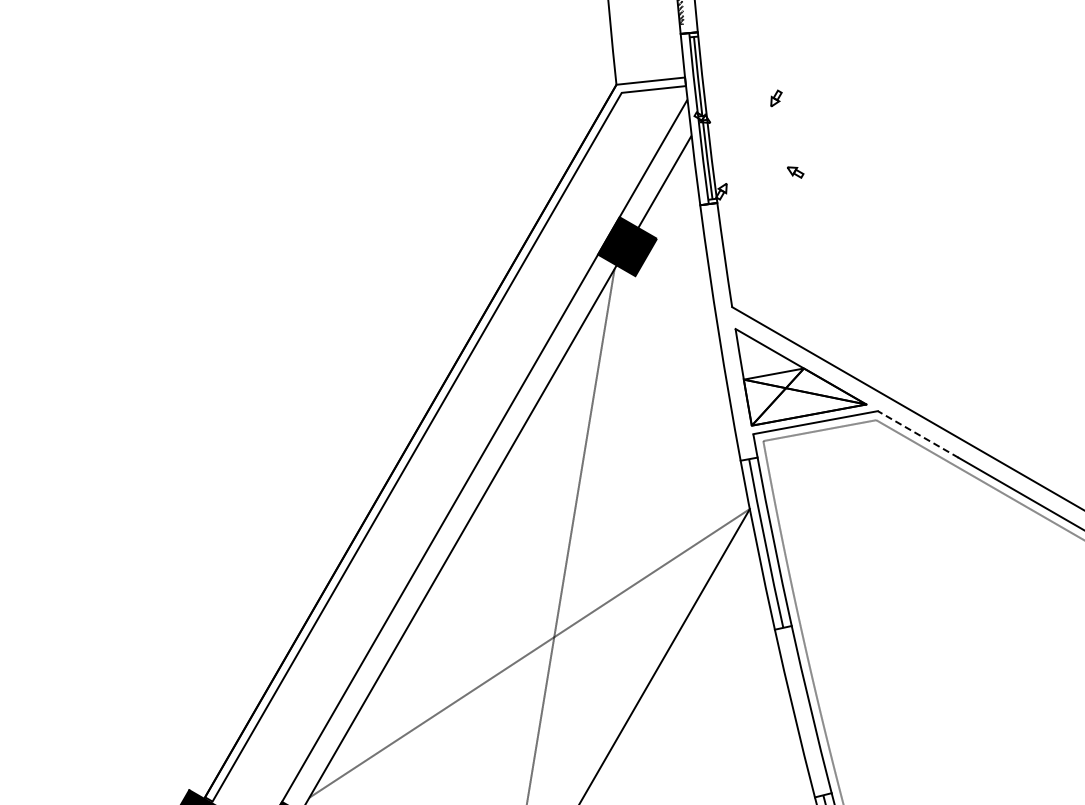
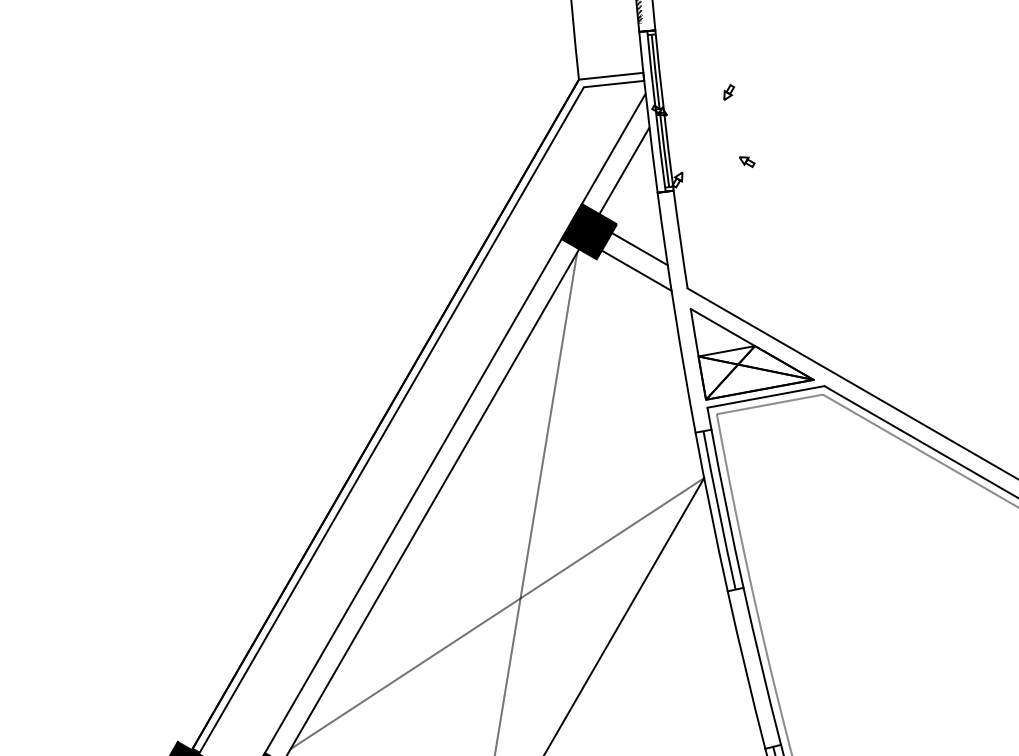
line: (681, 265) -> (640, 249), added
line: (677, 287) -> (636, 270), added
line: (918, 434) -> (862, 408), dashed -> solid

